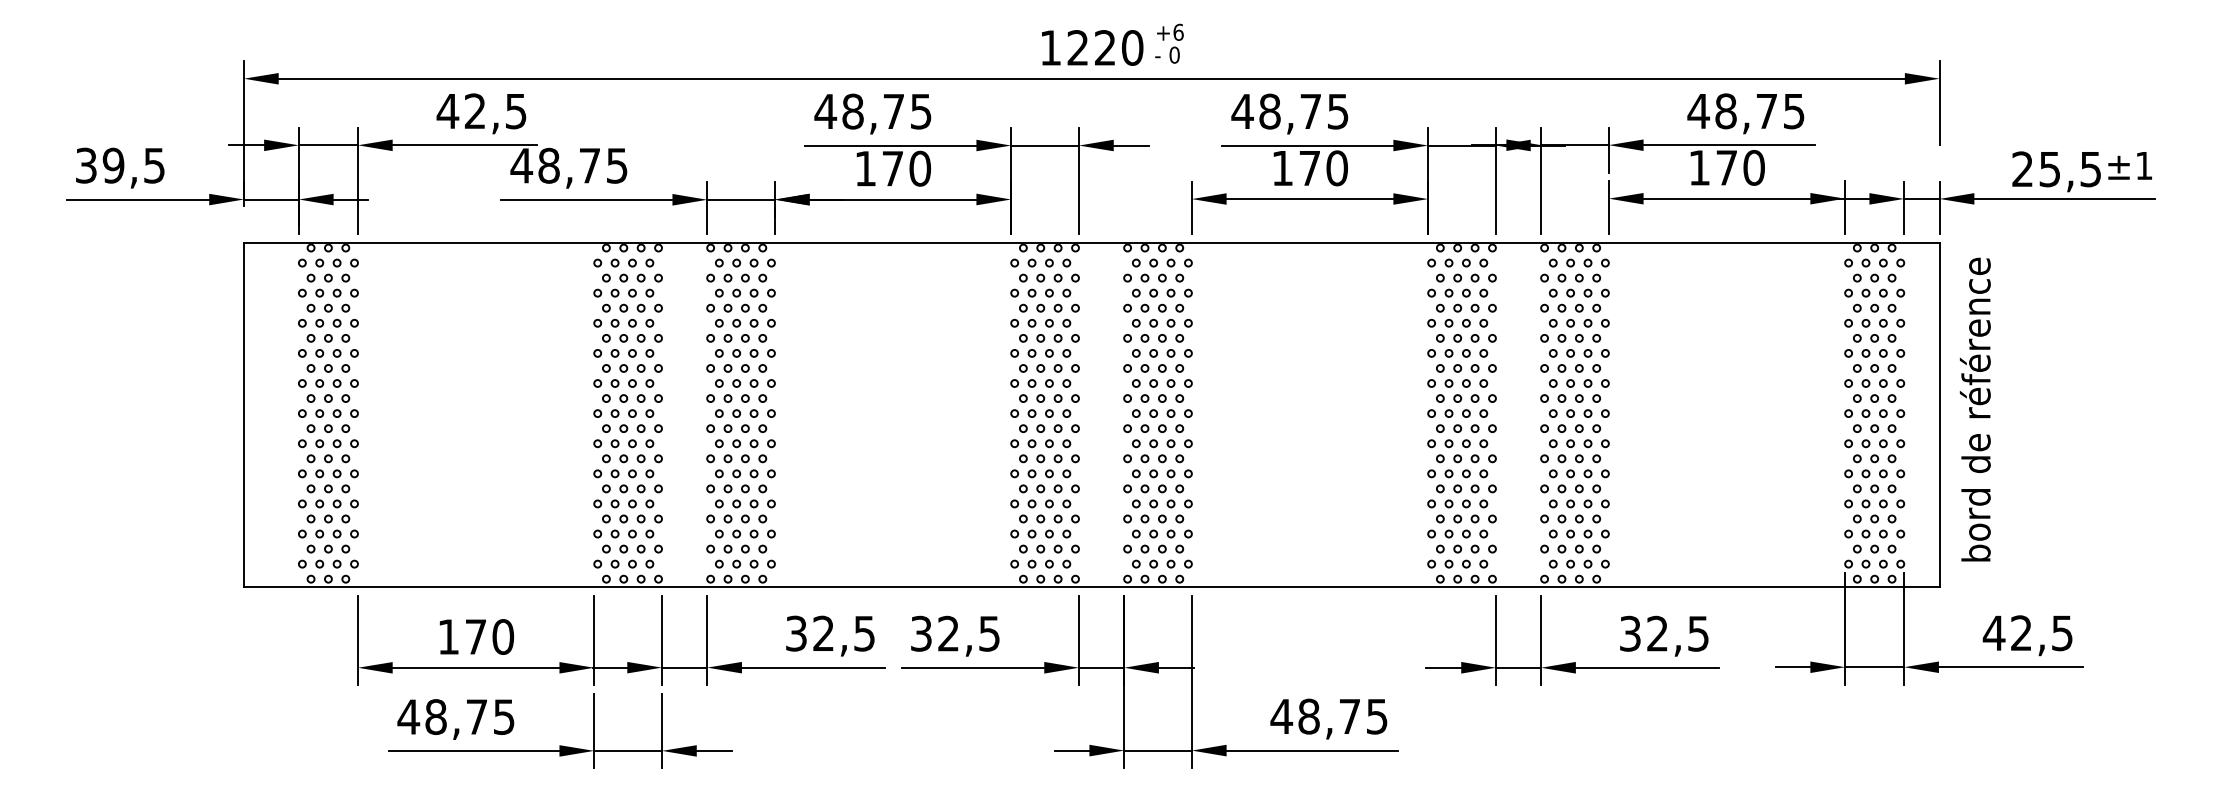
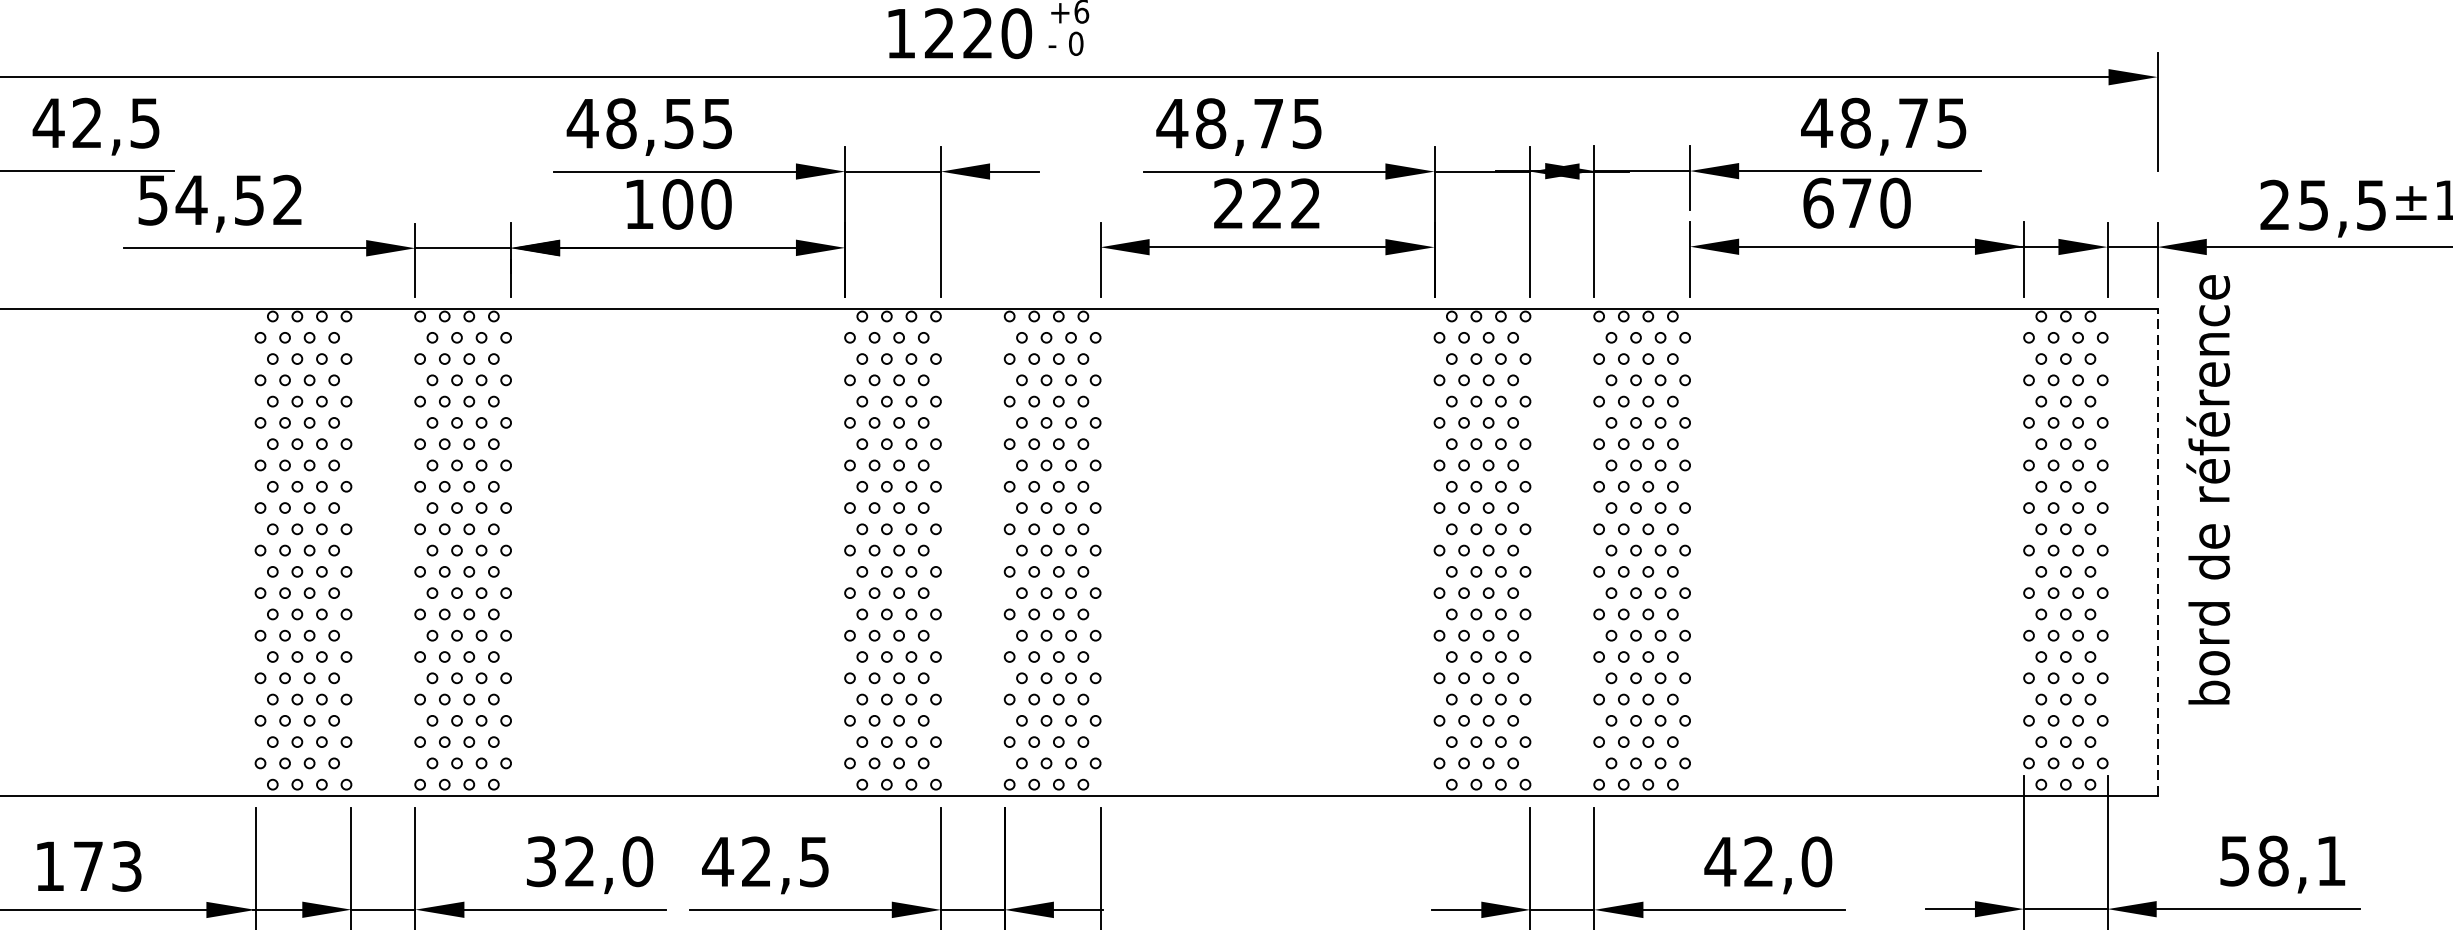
text: (893, 111) -> (678, 123), 48,75 -> 48,55
text: (568, 165) -> (219, 199), 48,75 -> 54,52
text: (1699, 167) -> (1818, 202), 170 -> 670
text: (892, 168) -> (677, 204), 170 -> 100
text: (1309, 168) -> (1266, 204), 170 -> 222
text: (1974, 409) -> (2206, 489), moved
line: (1939, 414) -> (2157, 551), solid -> dashed
text: (864, 633) -> (637, 861), 32,5 -> 32,0
text: (921, 633) -> (718, 861), 32,5 -> 42,5
text: (1664, 633) -> (1768, 861), 32,5 -> 42,0
text: (2027, 633) -> (2281, 861), 42,5 -> 58,1
text: (503, 636) -> (127, 865), 170 -> 173

